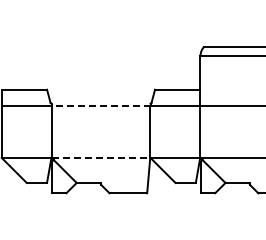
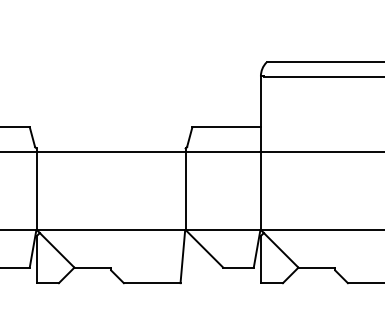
line: (101, 106) -> (111, 152), dashed -> solid
line: (101, 157) -> (111, 229), dashed -> solid

